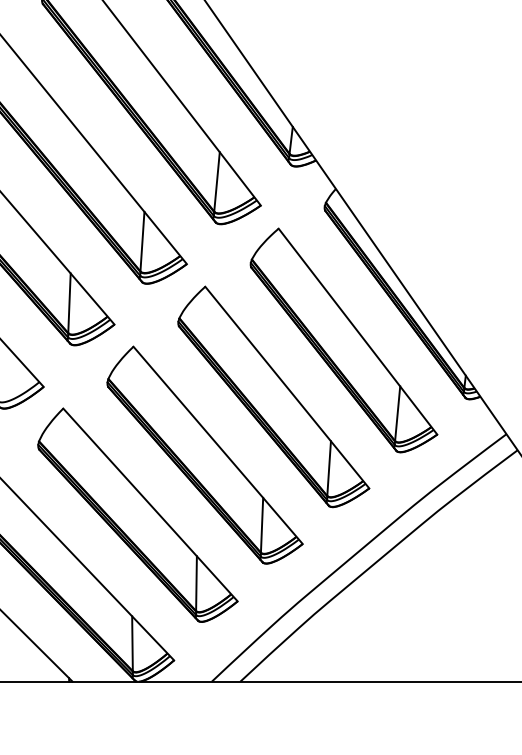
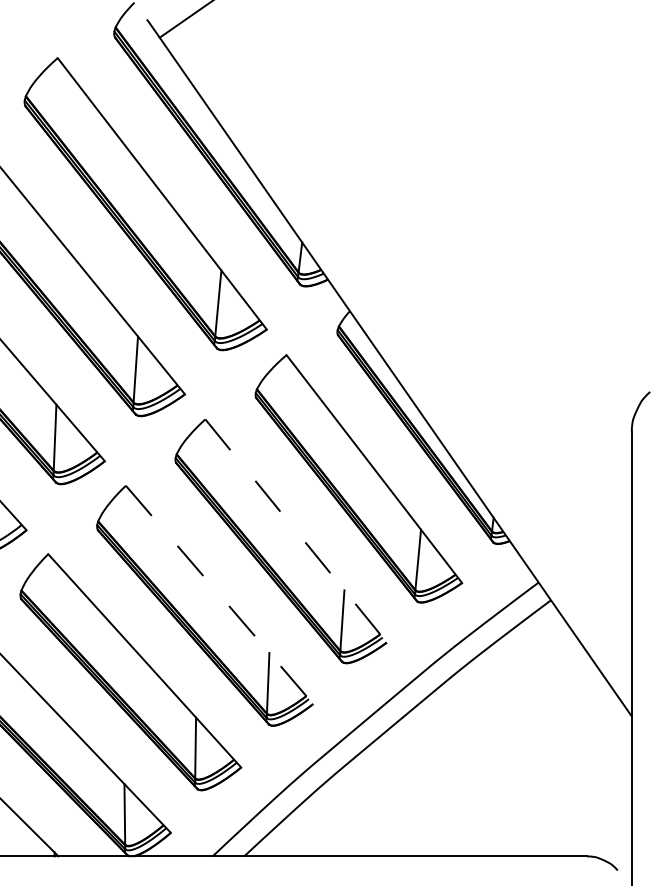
line: (287, 387) -> (296, 530), solid -> dashed
line: (218, 444) -> (219, 594), solid -> dashed

